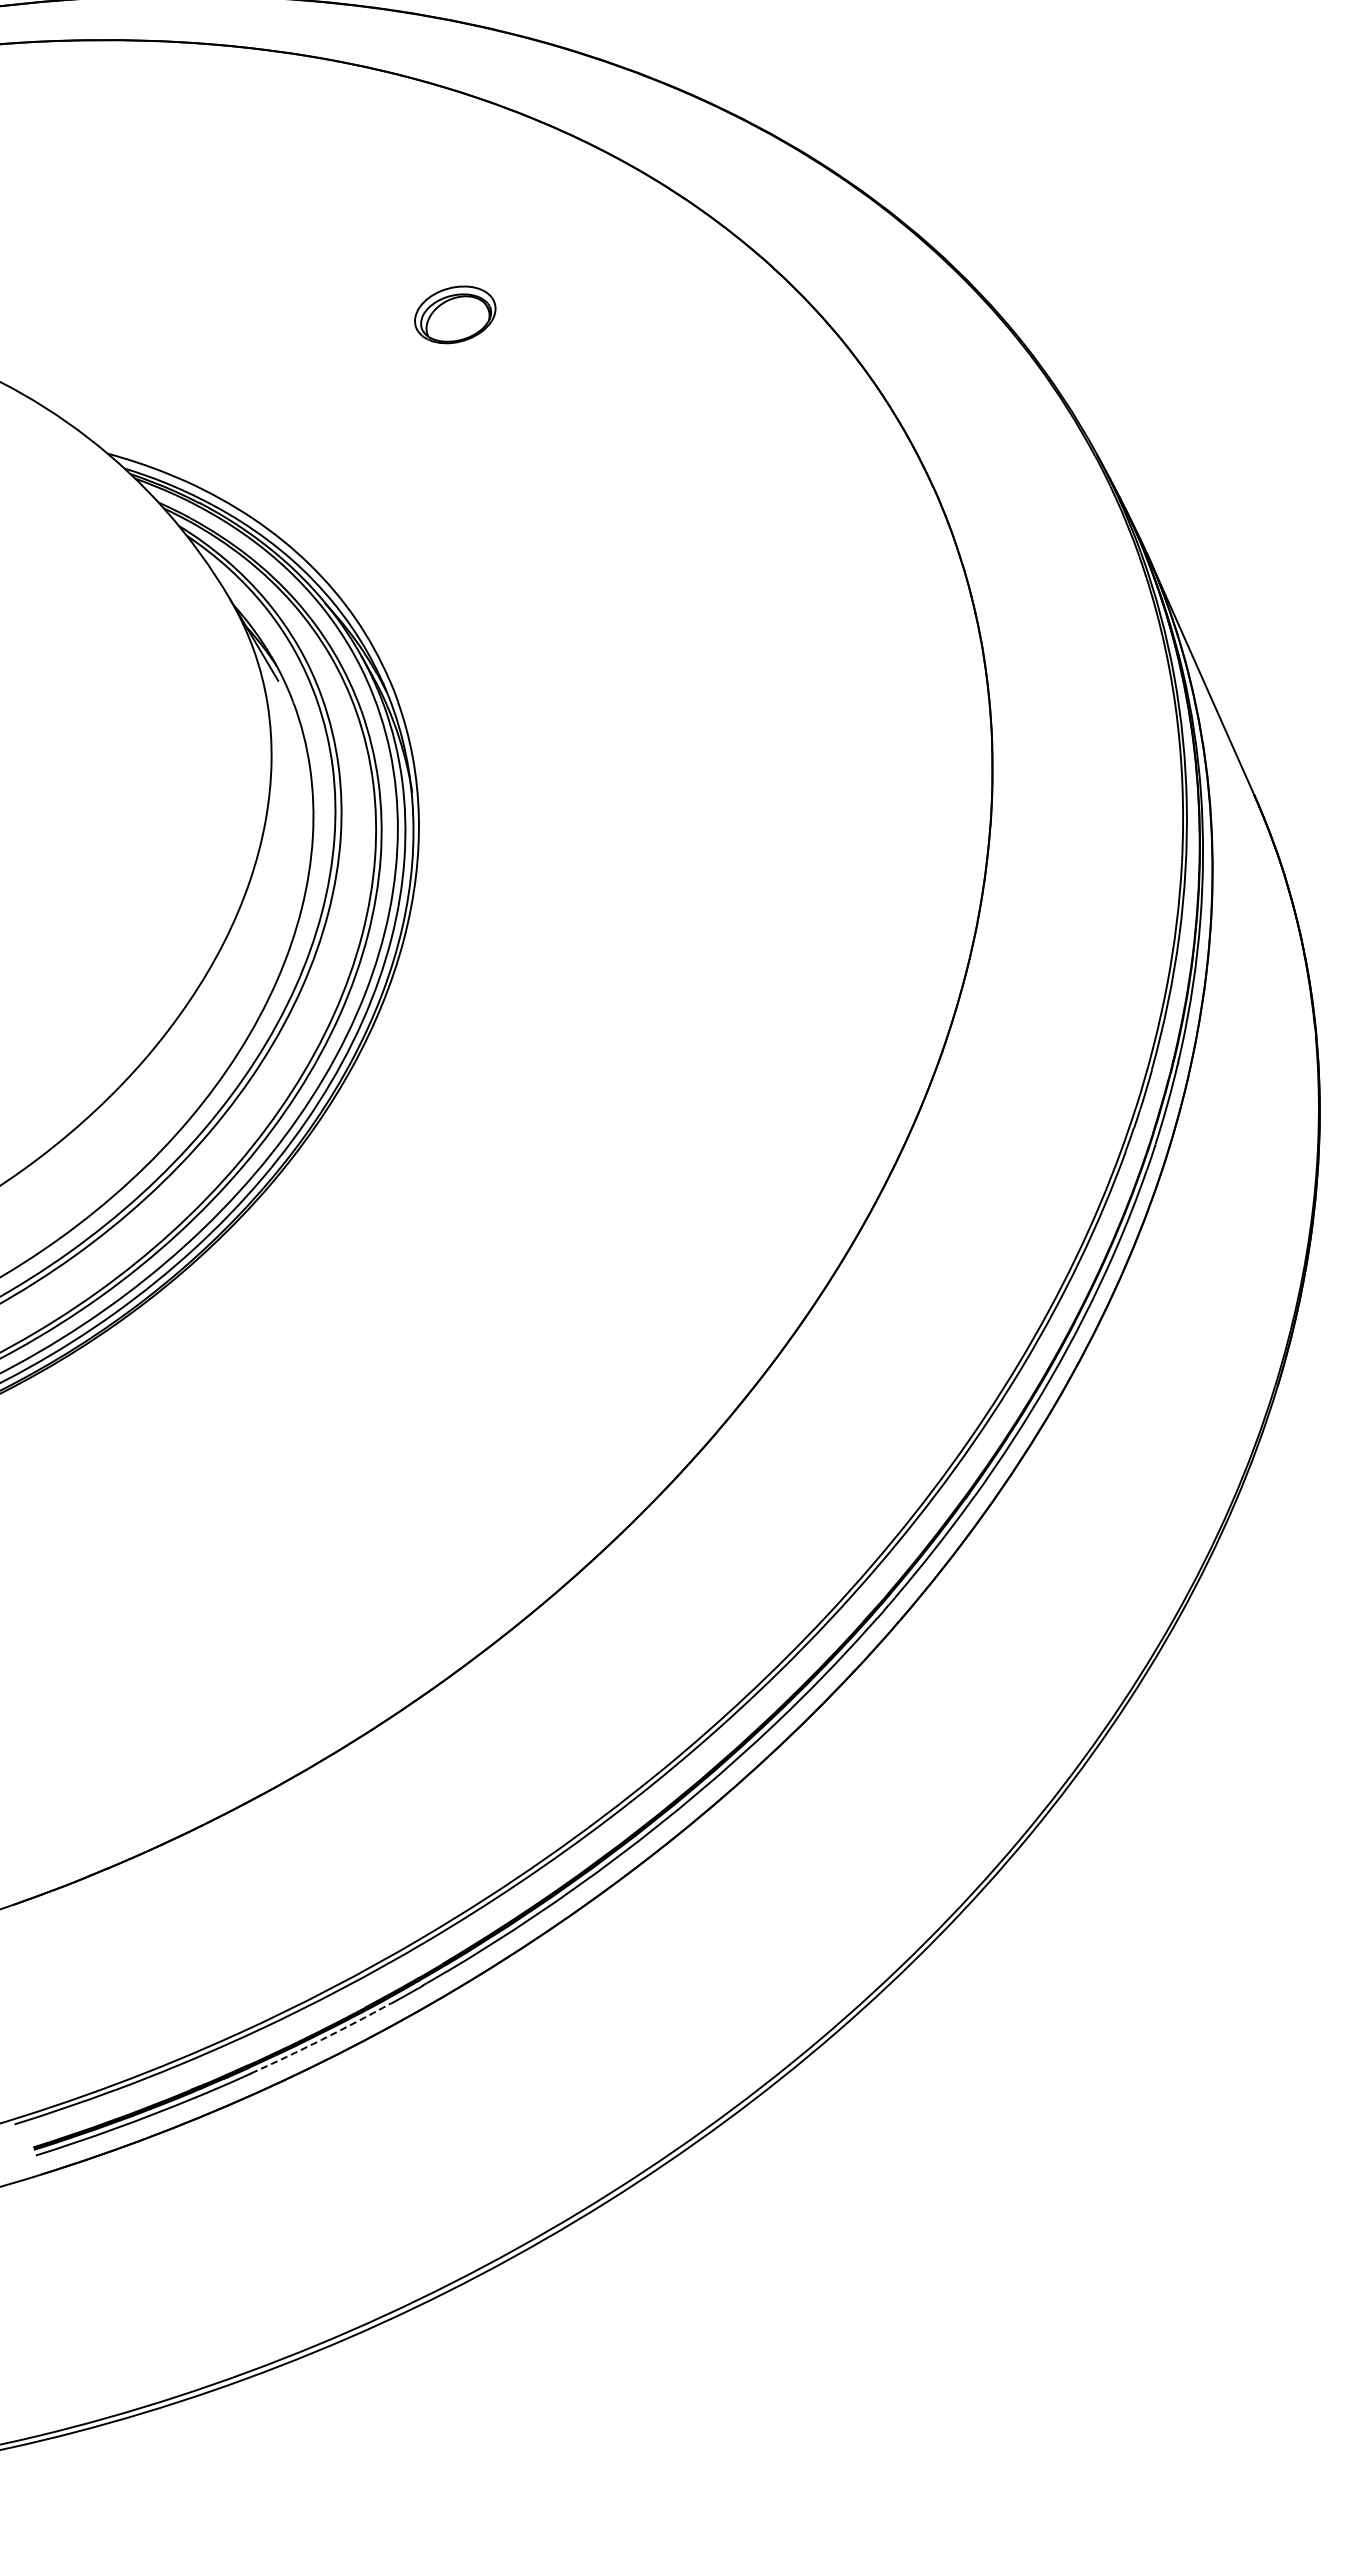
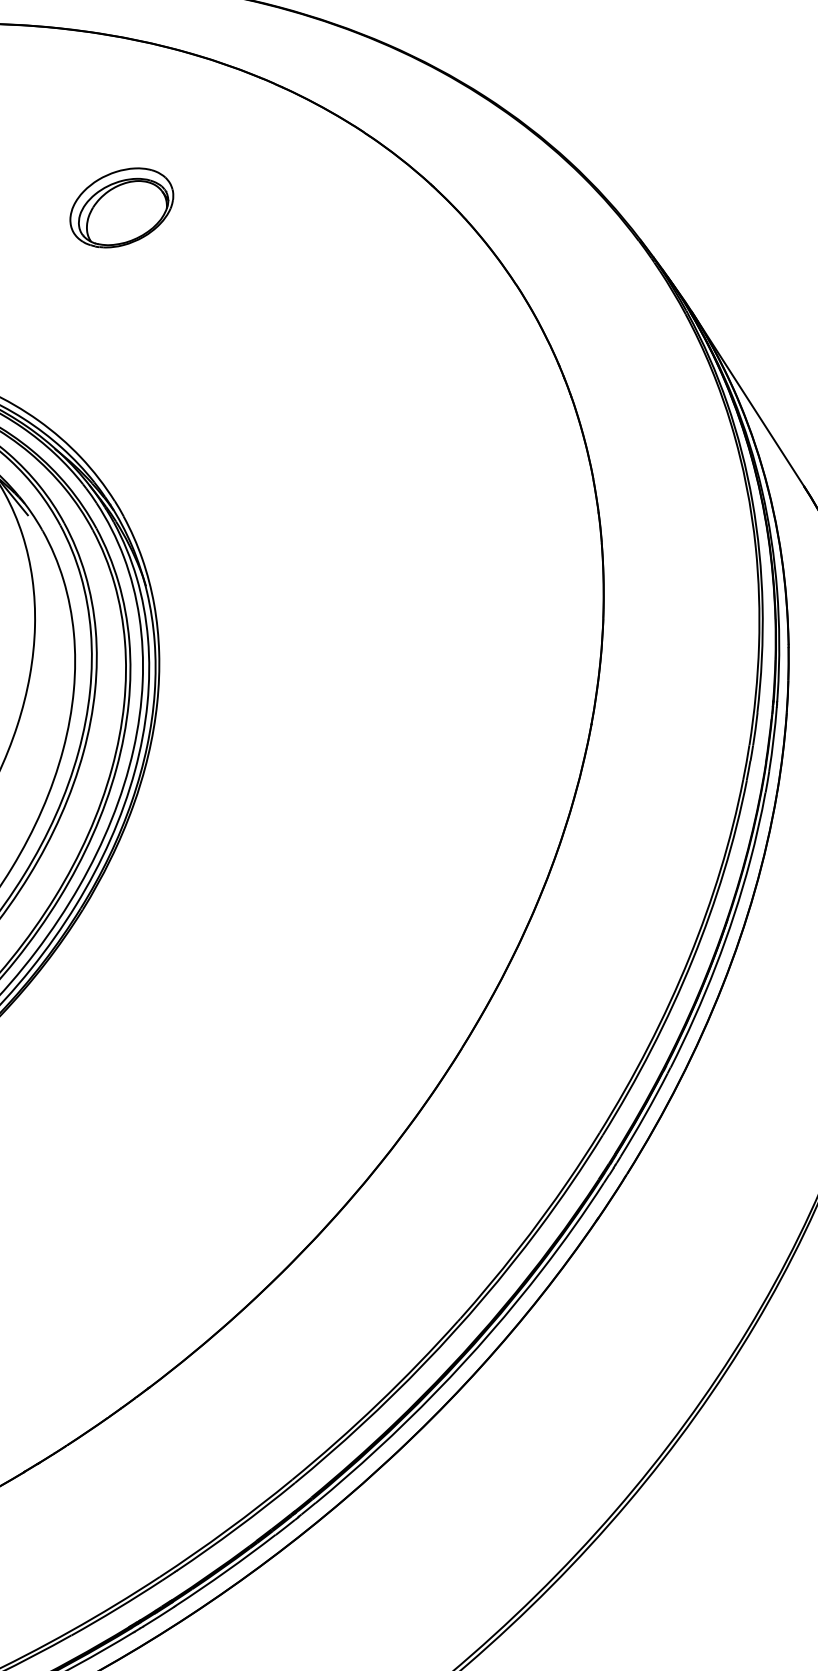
part: (455, 314) -> (122, 207), size x1.67
arc: (321, 2039) -> (225, 1571), dashed -> solid

